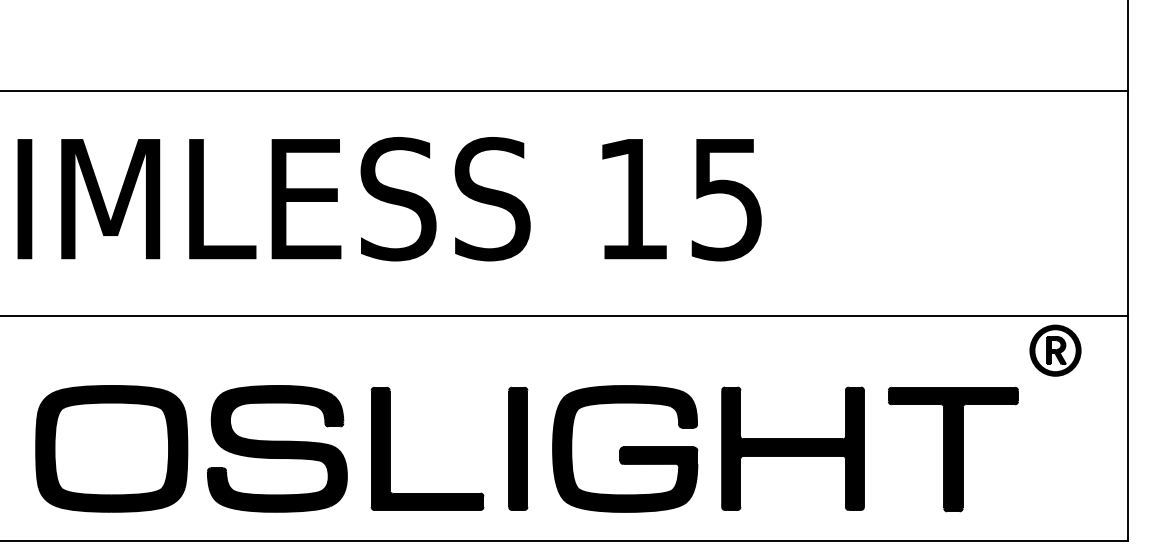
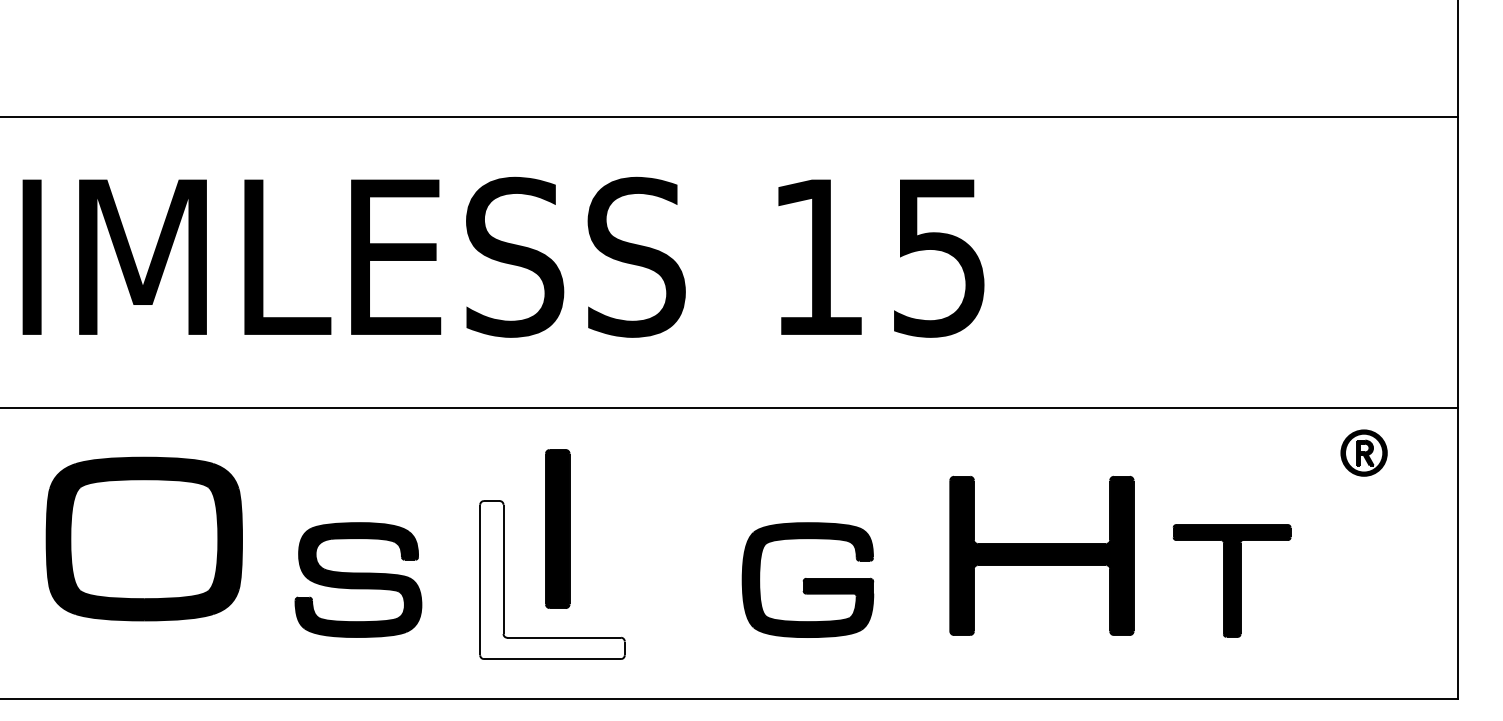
part: (1055, 350) -> (1363, 452), size x0.7
part: (111, 448) -> (143, 538), moved
part: (277, 448) -> (358, 579), size x0.7
part: (518, 448) -> (557, 528), moved
part: (624, 448) -> (807, 579), size x0.7
part: (792, 448) -> (1041, 555), moved
fill: (427, 449) -> (552, 580), removed
part: (952, 449) -> (1231, 580), size x0.7

